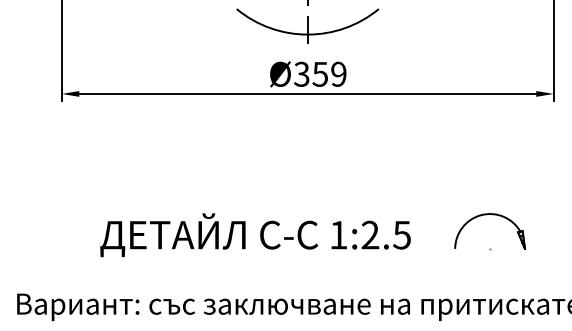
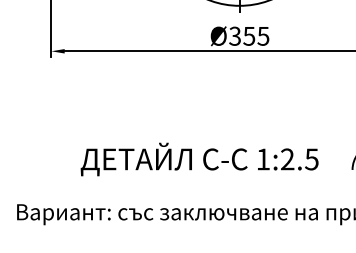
text: (338, 73) -> (263, 35), Ø359 -> Ø355

